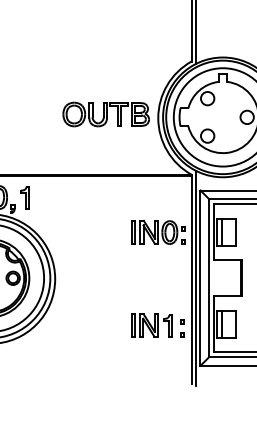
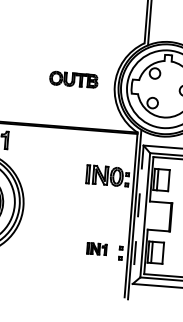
part: (105, 114) -> (73, 79), size x0.7
line: (200, 278) -> (138, 215), solid -> dashed
part: (151, 325) -> (96, 249), size x0.6

